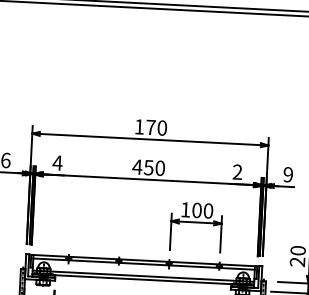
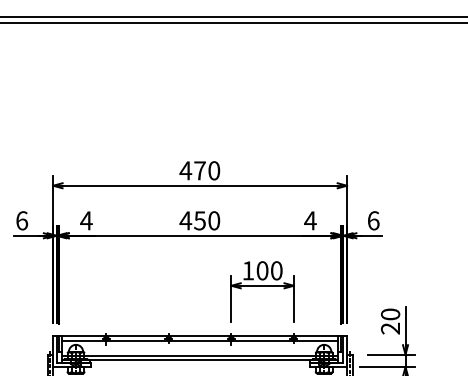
text: (139, 126) -> (185, 170), 170 -> 470
text: (237, 171) -> (310, 220), 2 -> 4
text: (288, 174) -> (373, 220), 9 -> 6

